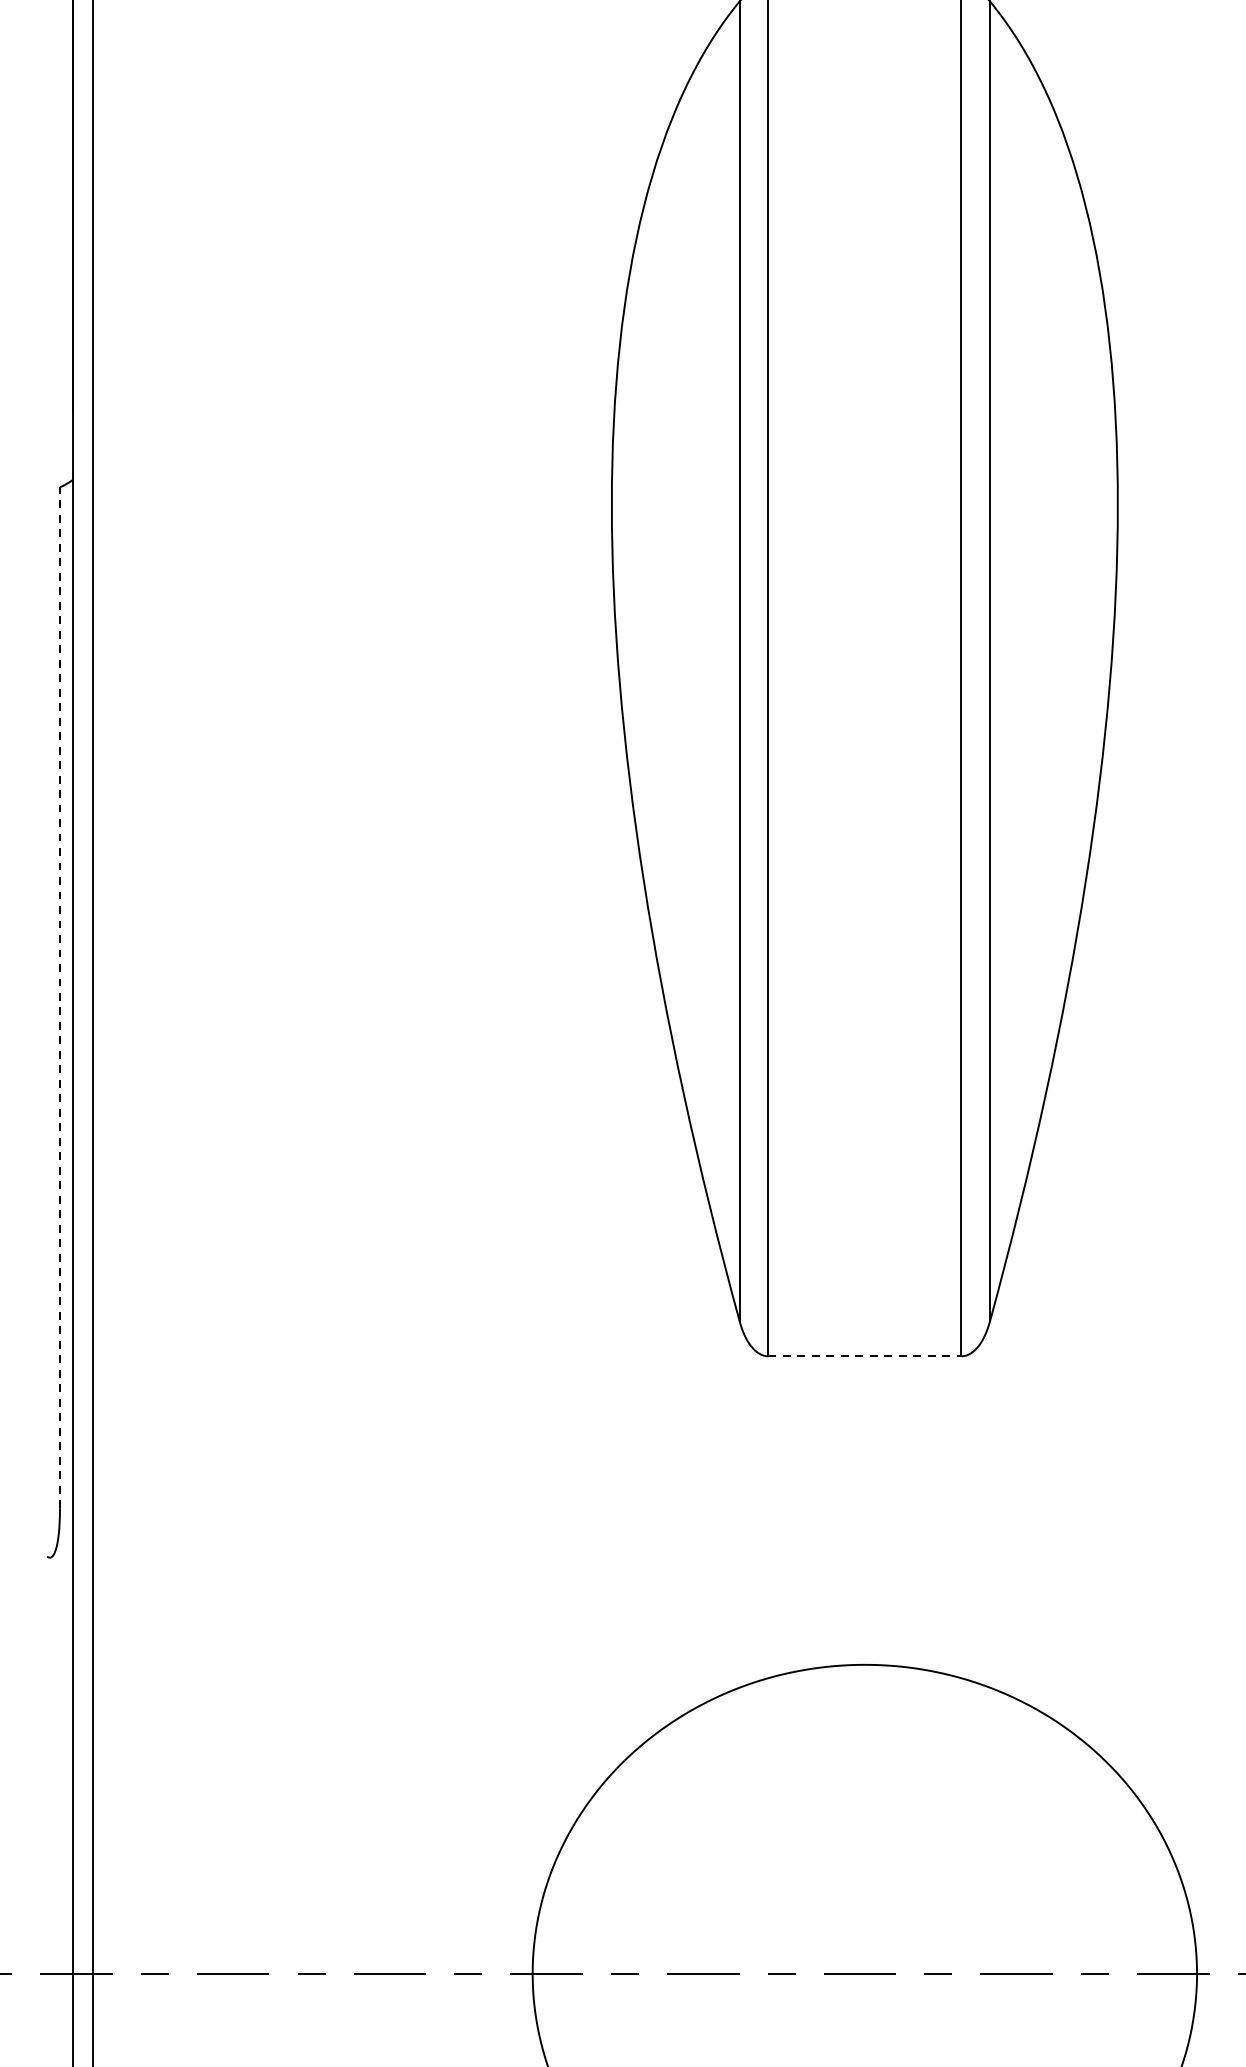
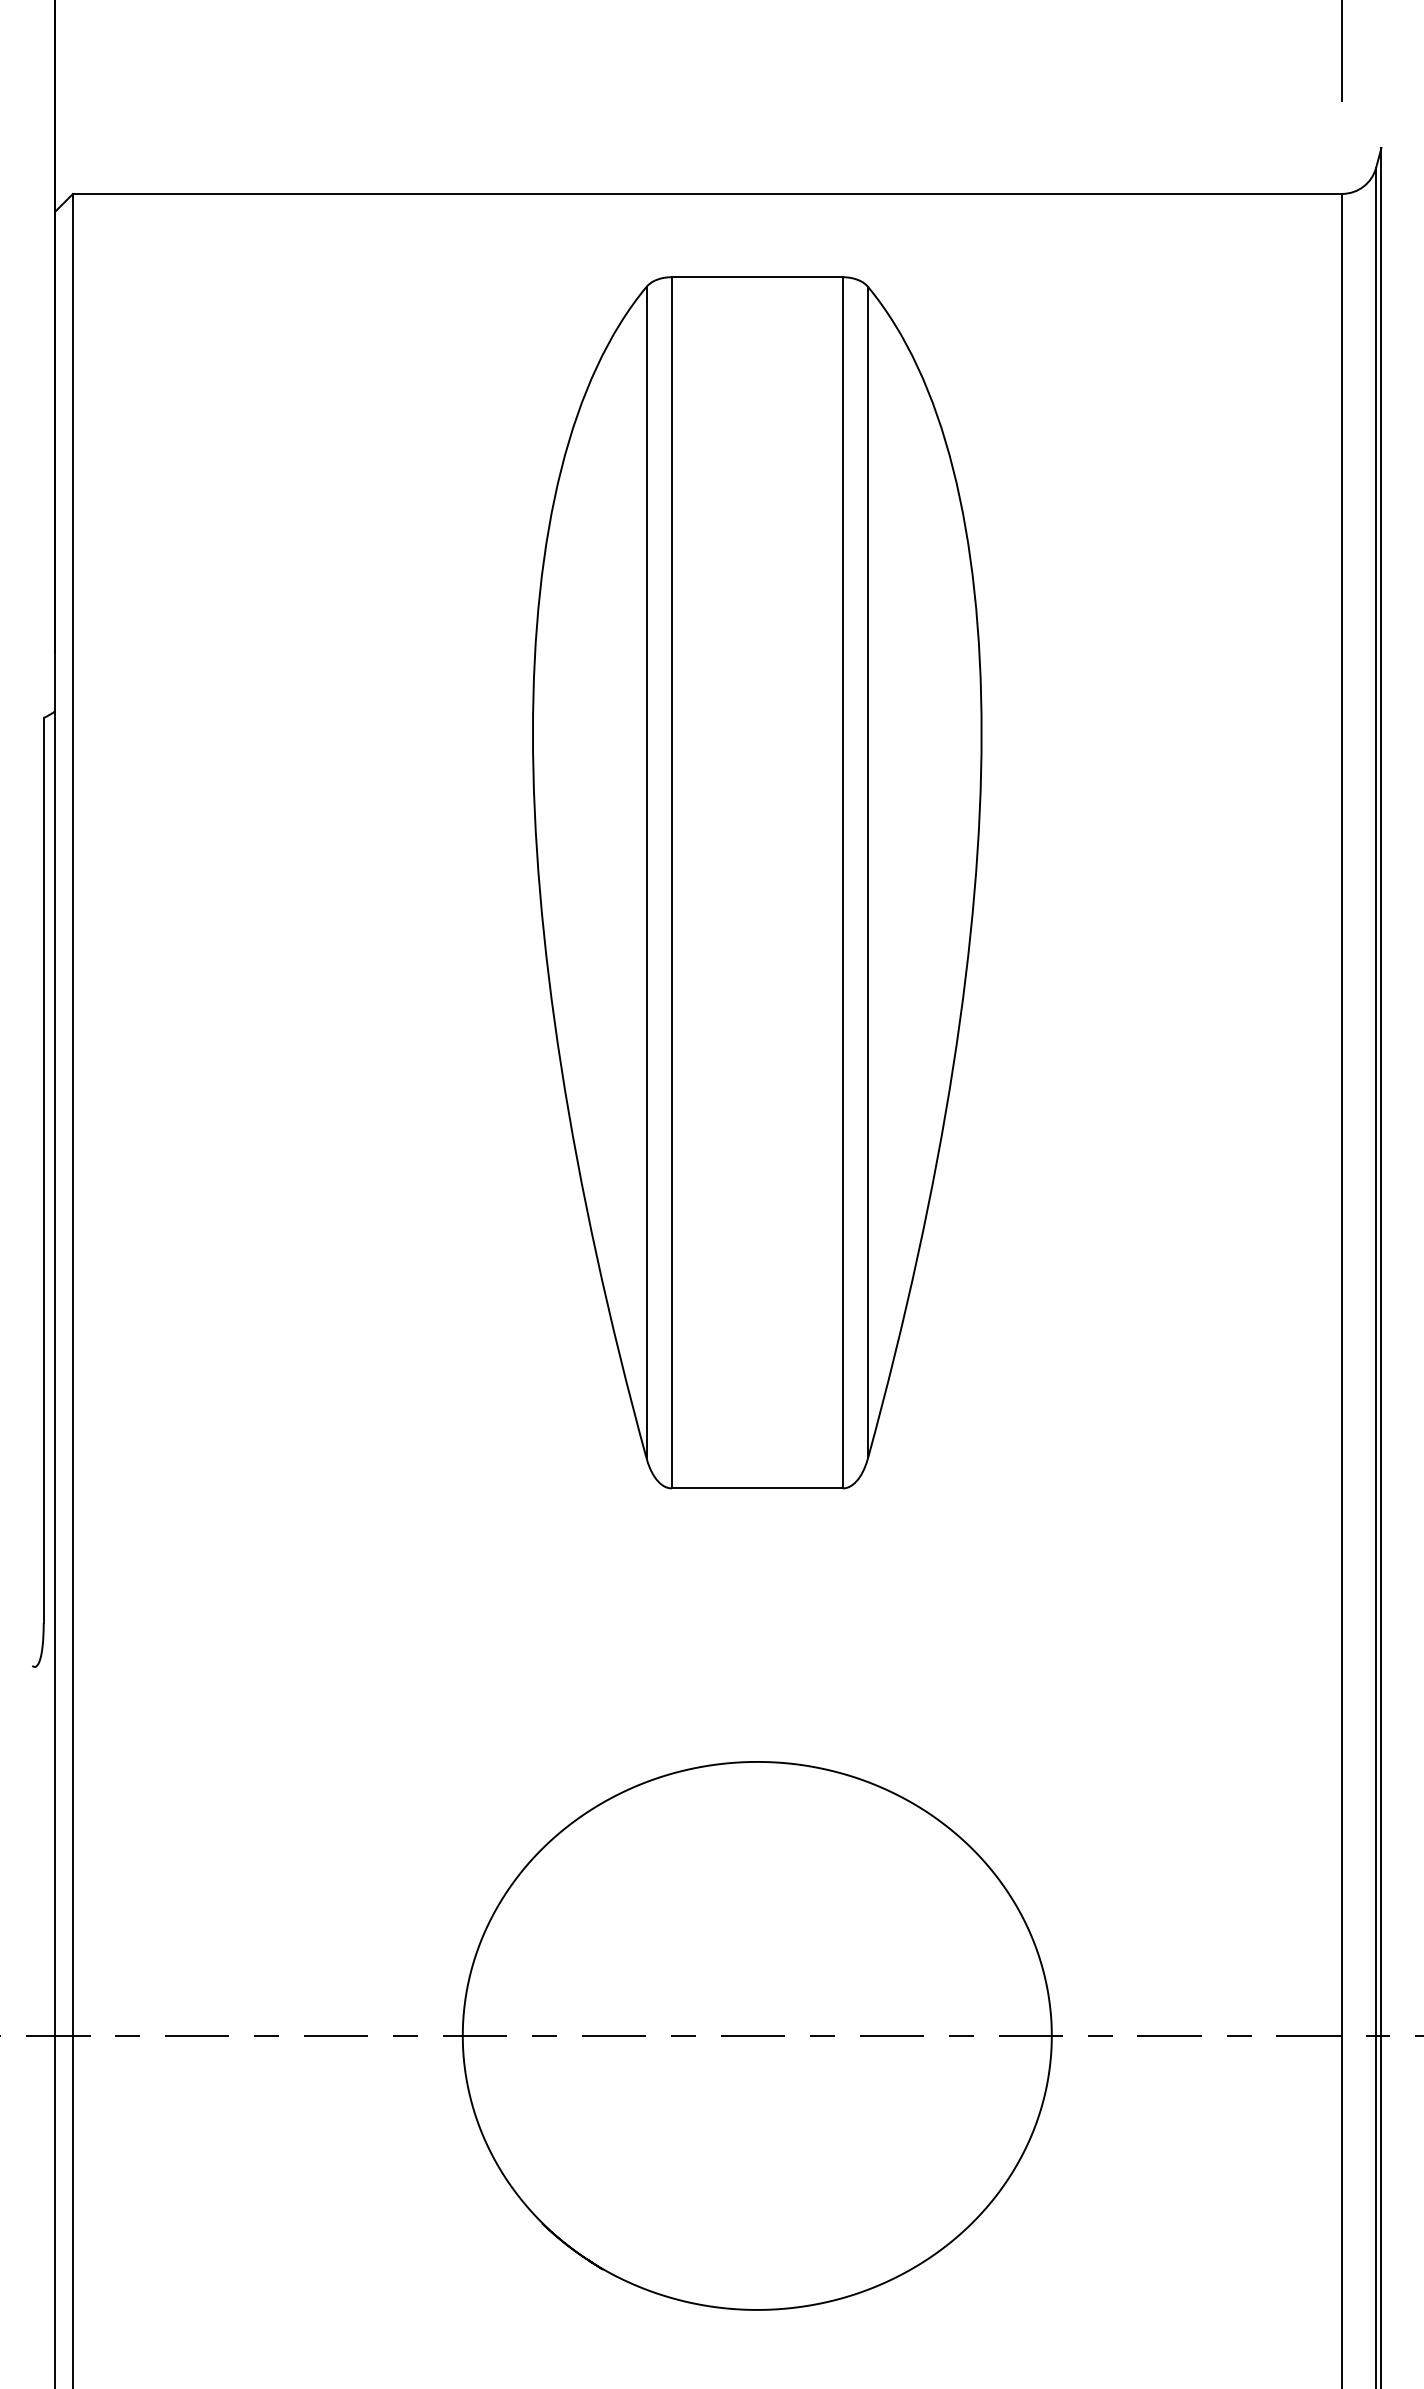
line: (59, 997) -> (43, 1170), dashed -> solid
line: (865, 1356) -> (757, 1488), dashed -> solid

